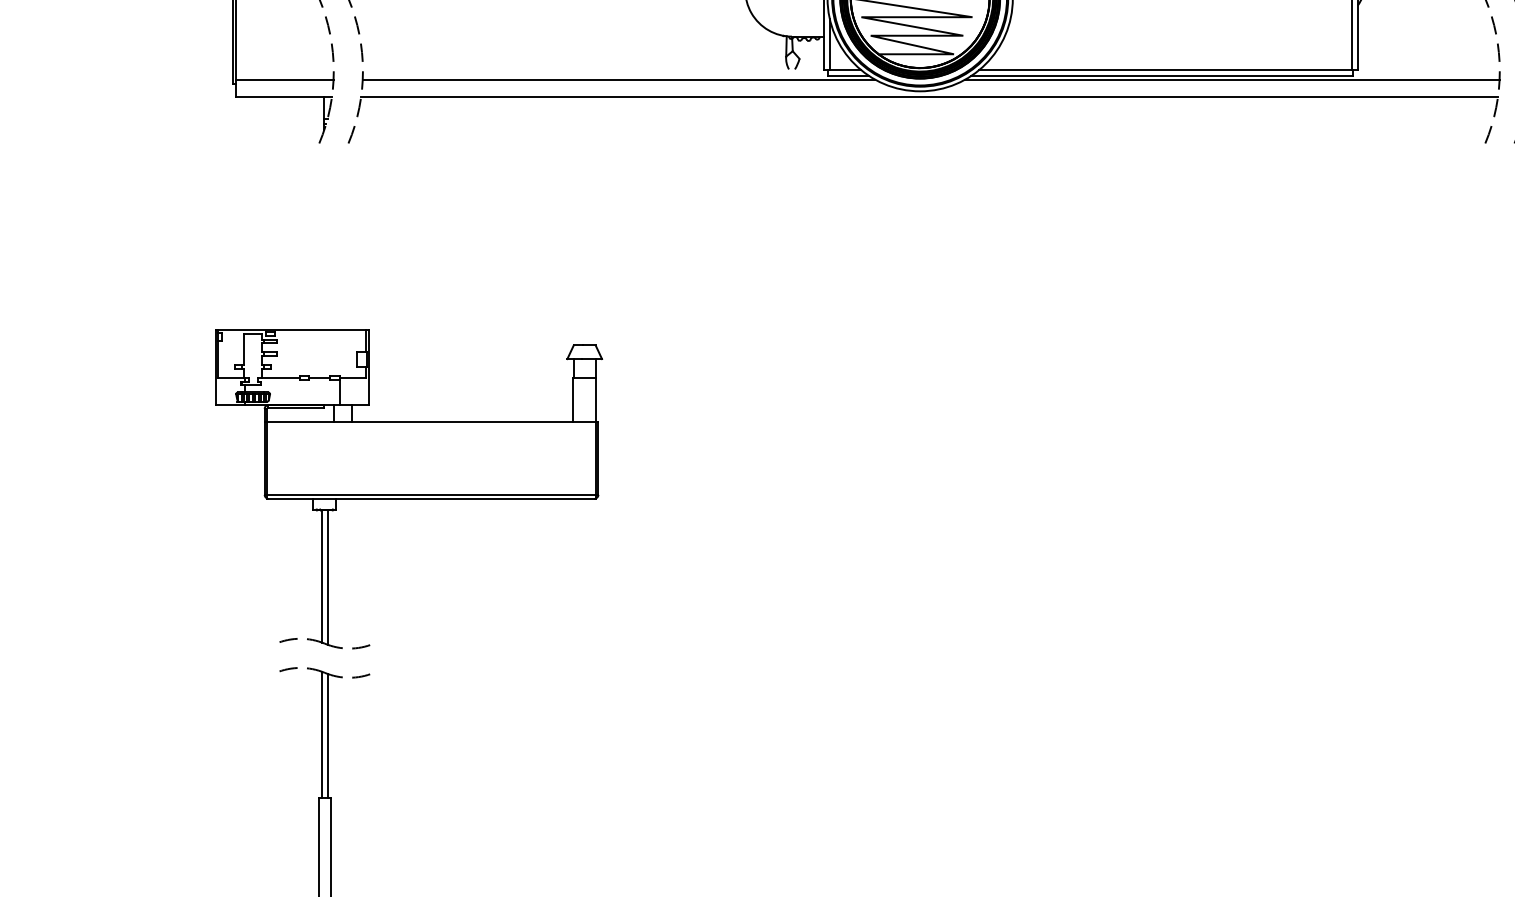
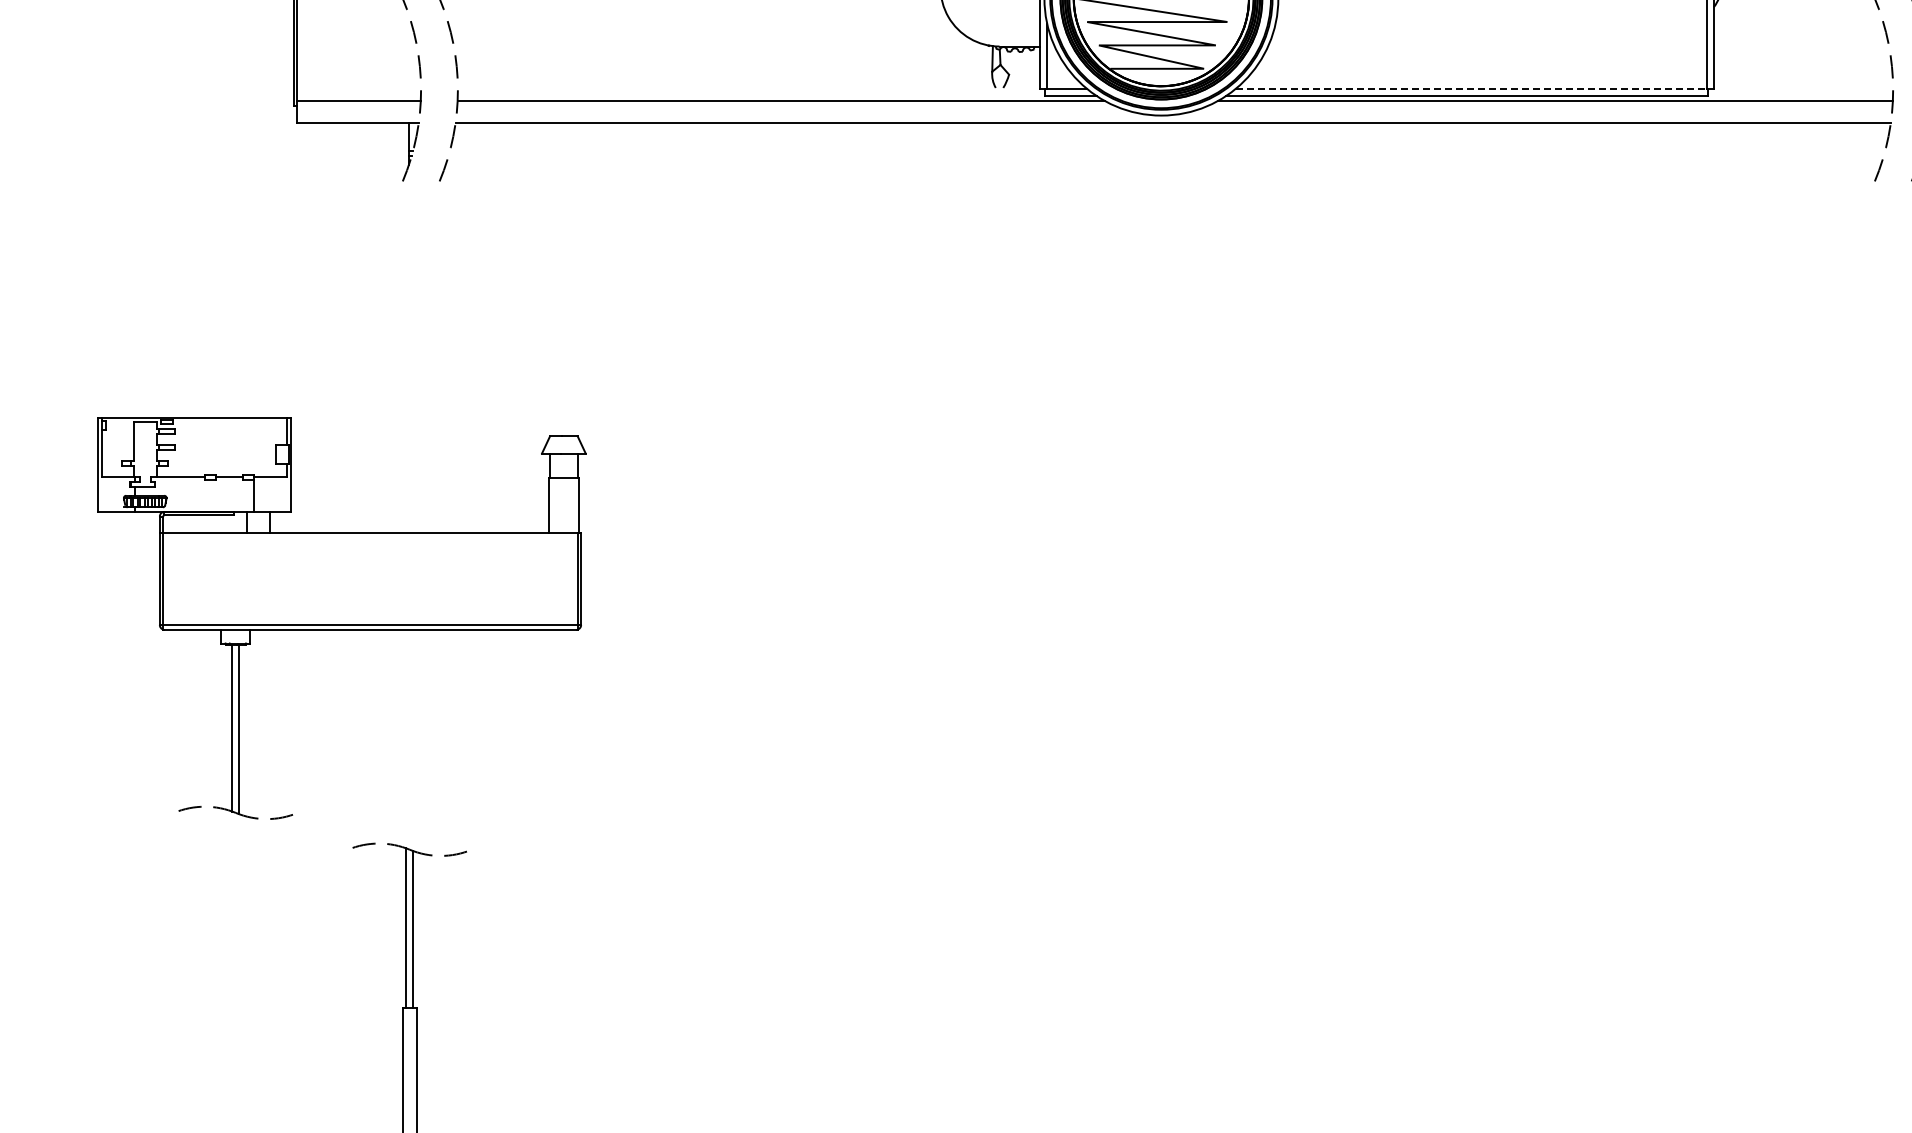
line: (1165, 69) -> (1471, 88), solid -> dashed
part: (408, 489) -> (341, 618), moved

